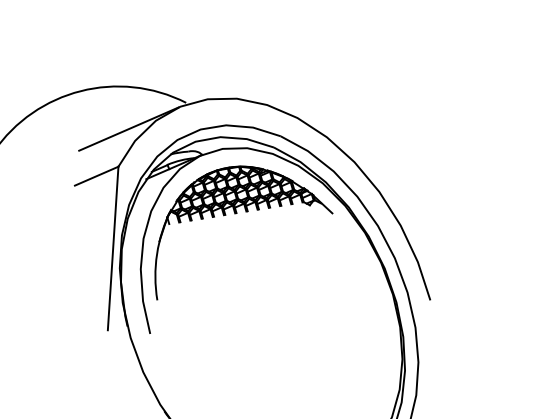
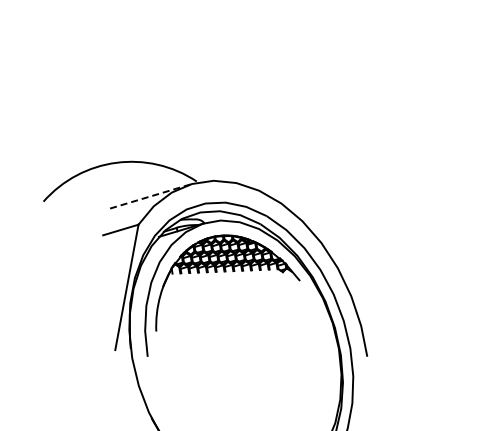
line: (128, 129) -> (149, 196), solid -> dashed

